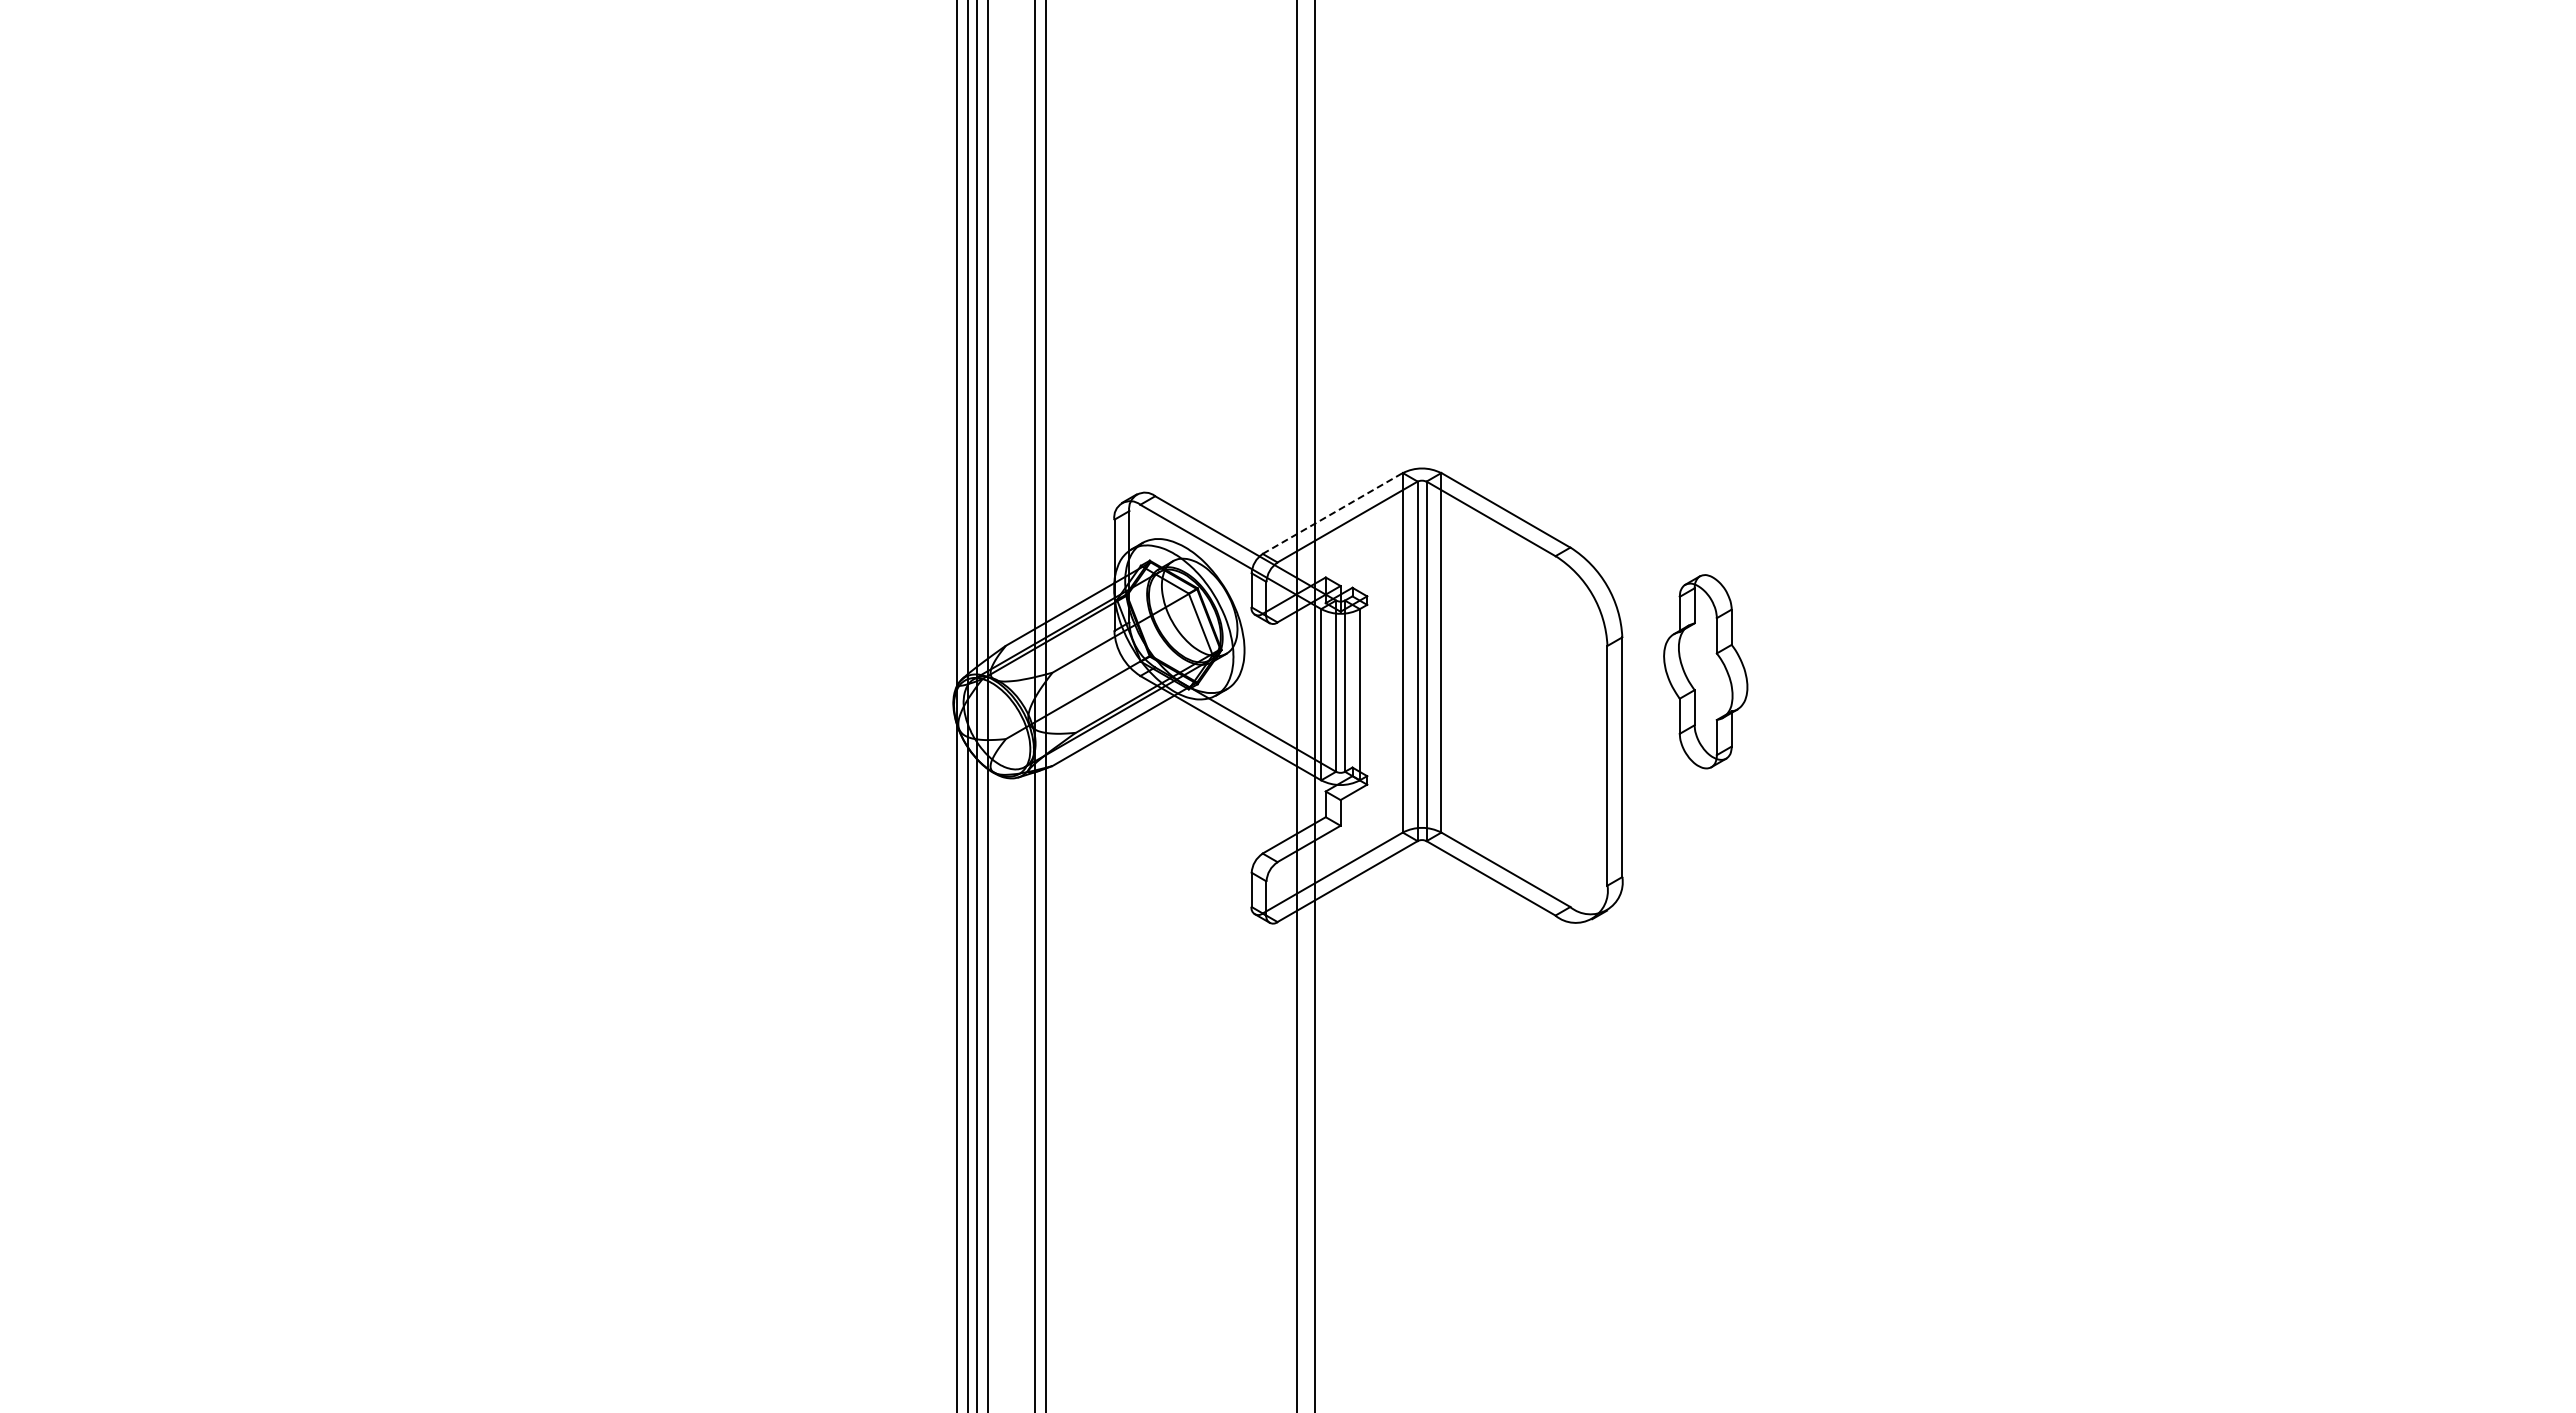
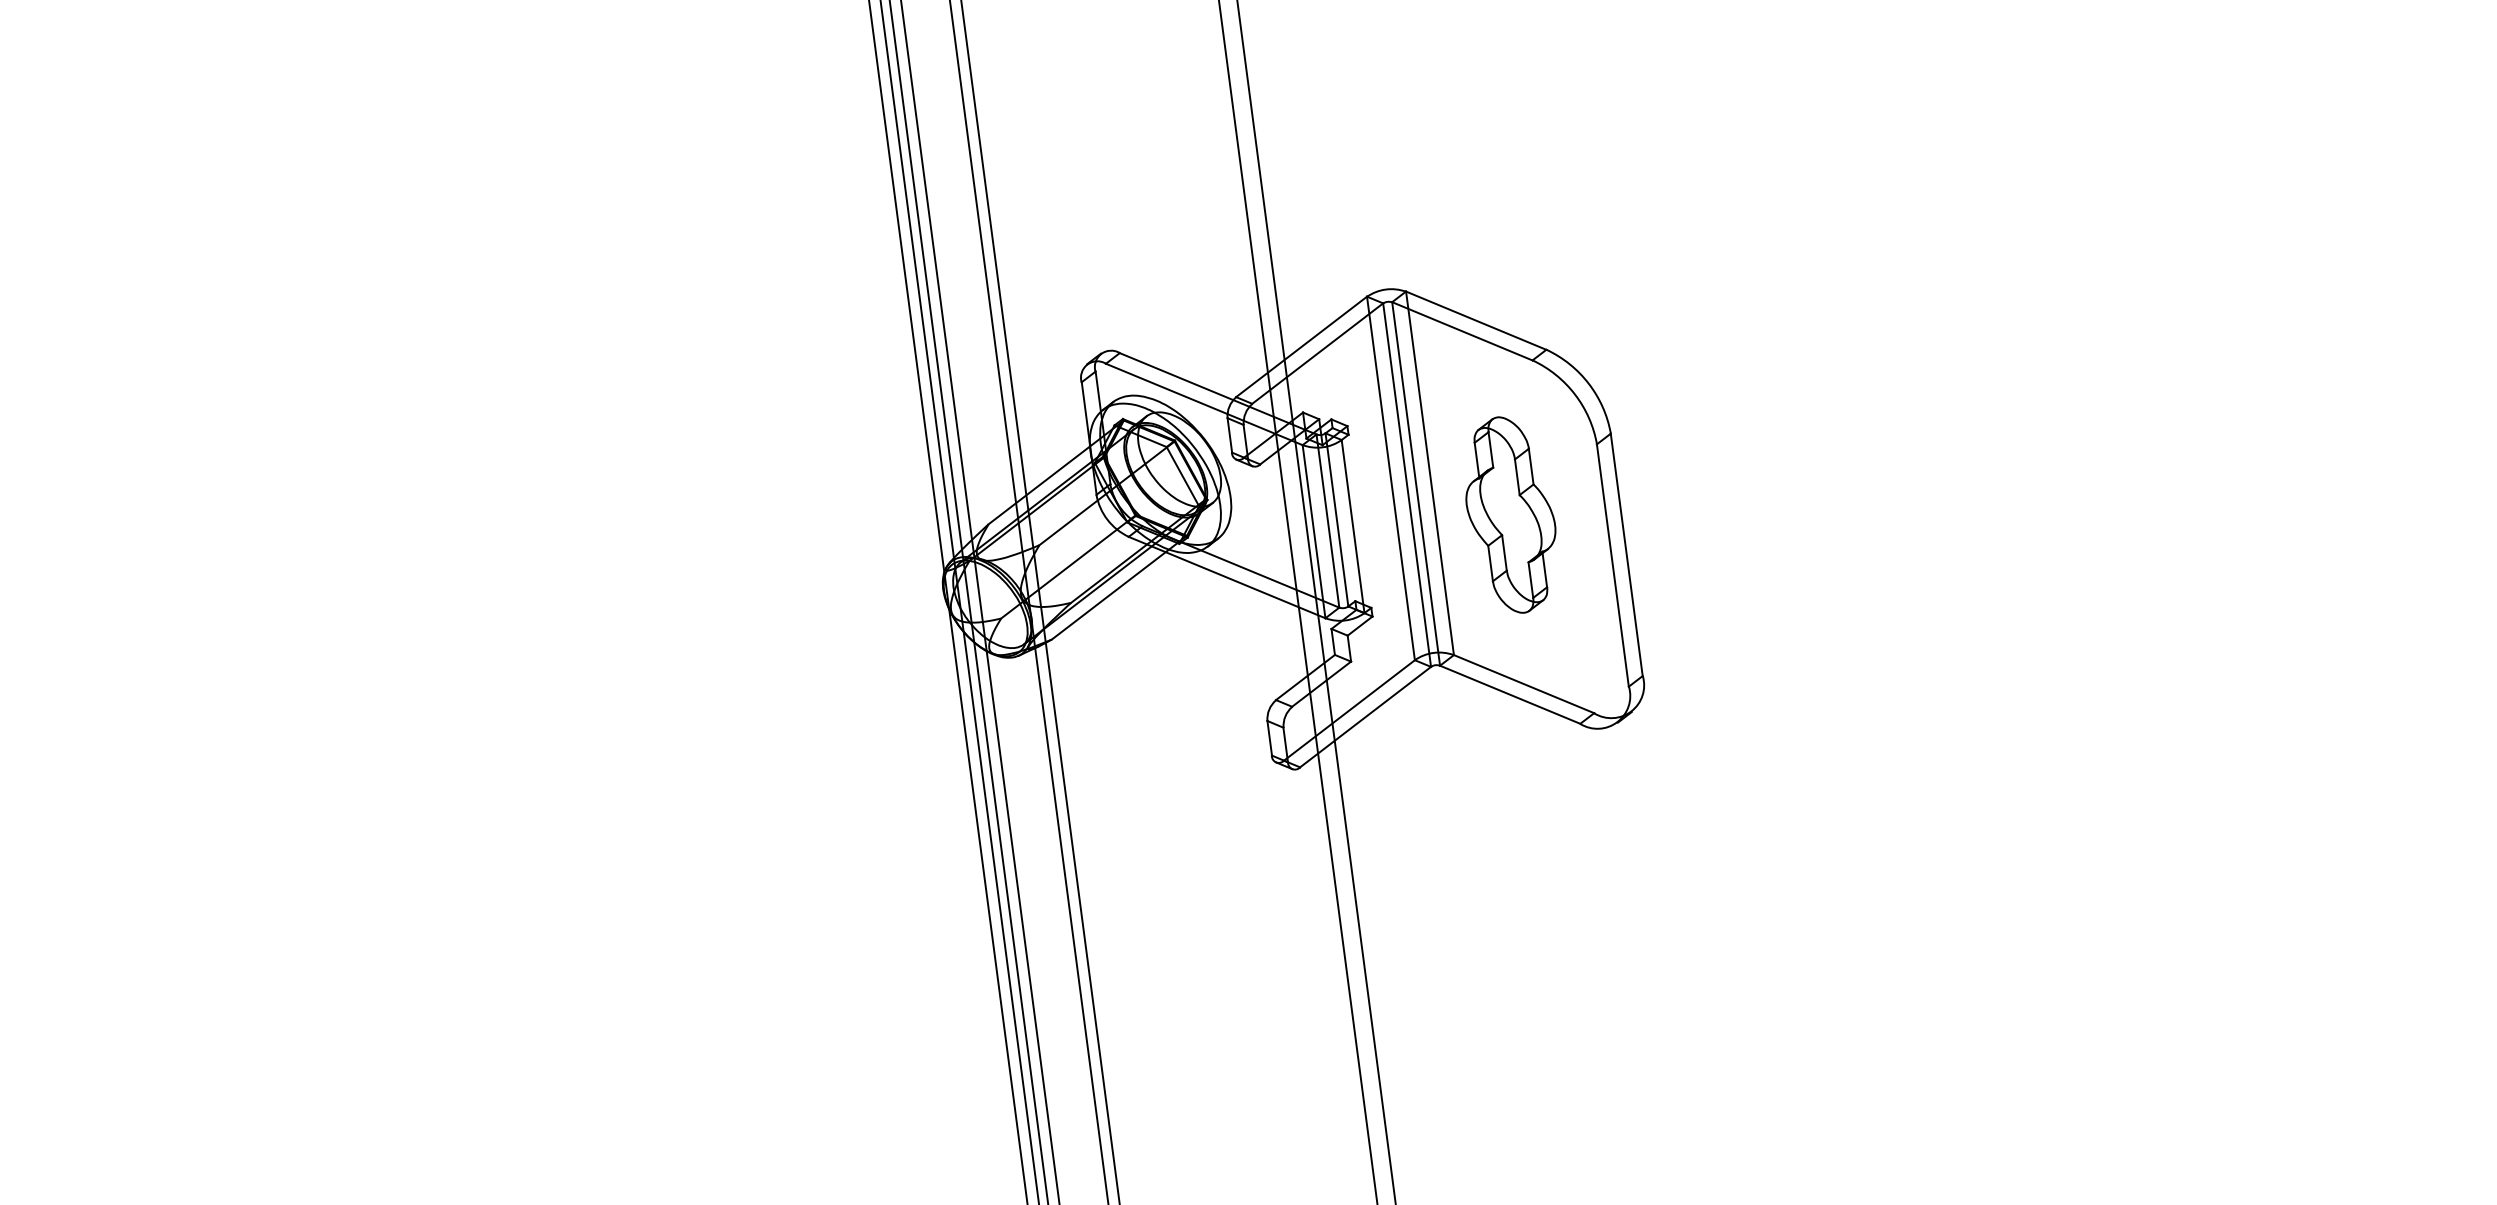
line: (1332, 513) -> (1301, 346), dashed -> solid
part: (1705, 671) -> (1510, 514), moved

